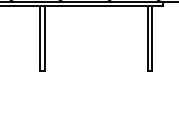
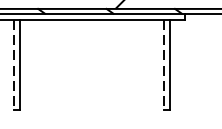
line: (40, 38) -> (14, 64), solid -> dashed
line: (147, 38) -> (163, 64), solid -> dashed

